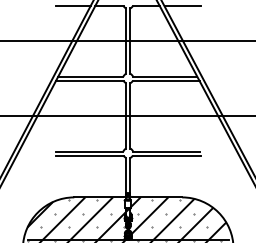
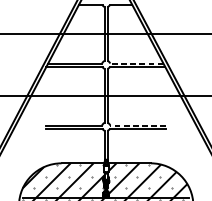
line: (72, 6) -> (60, 5), removed
line: (182, 6) -> (151, 5), removed
line: (164, 76) -> (136, 63), solid -> dashed
line: (166, 151) -> (137, 125), solid -> dashed

